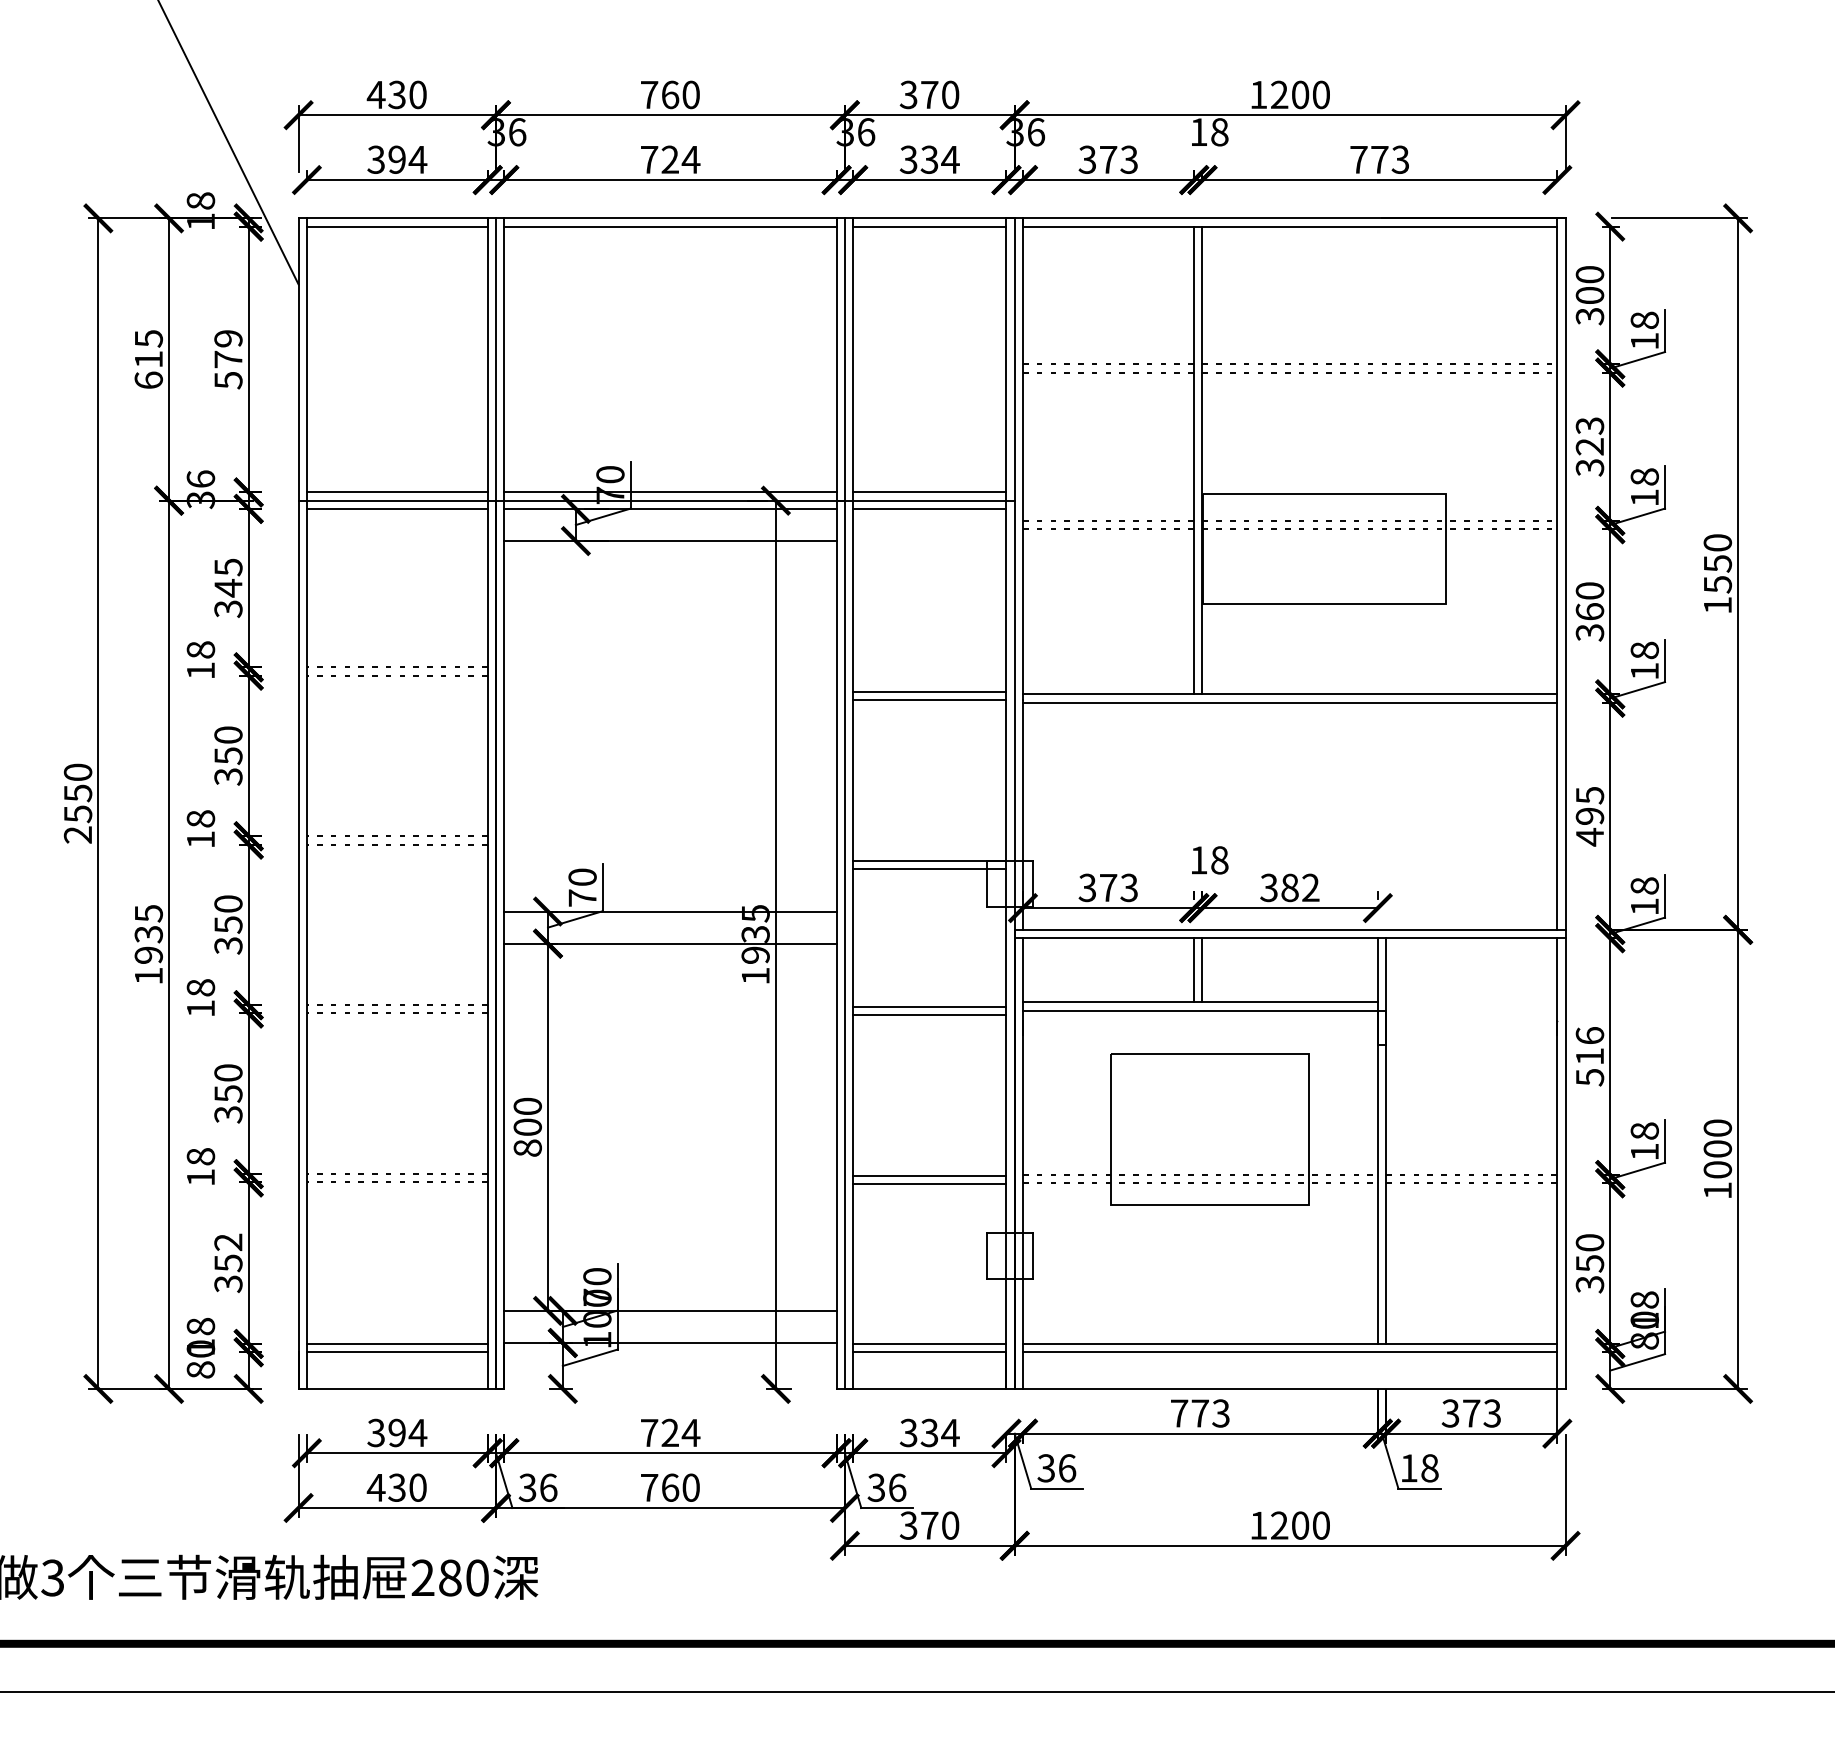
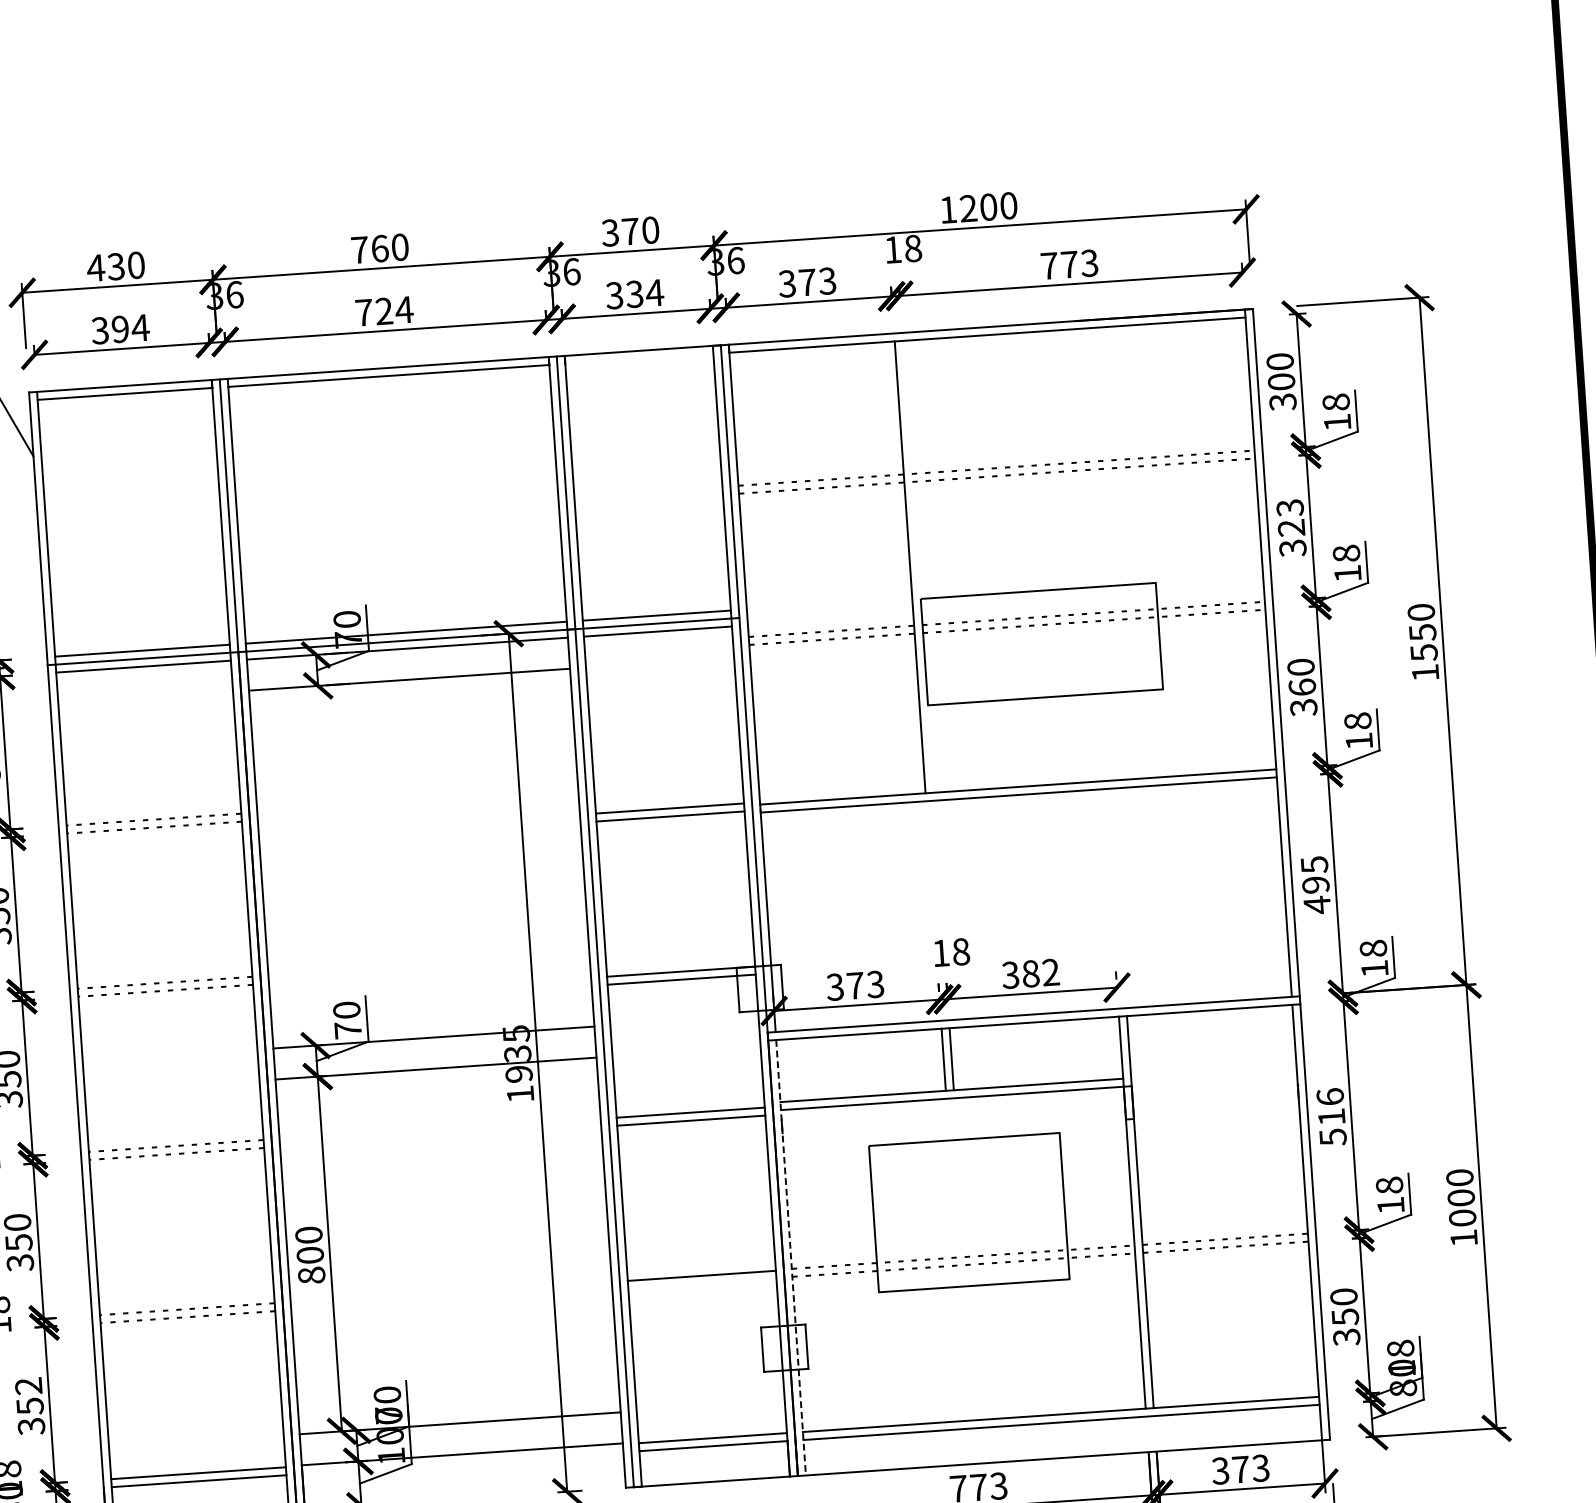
line: (929, 226) -> (639, 358), removed
line: (1202, 460) -> (918, 566), removed
line: (1022, 1164) -> (790, 1258), solid -> dashed
line: (929, 1184) -> (702, 1284), removed

